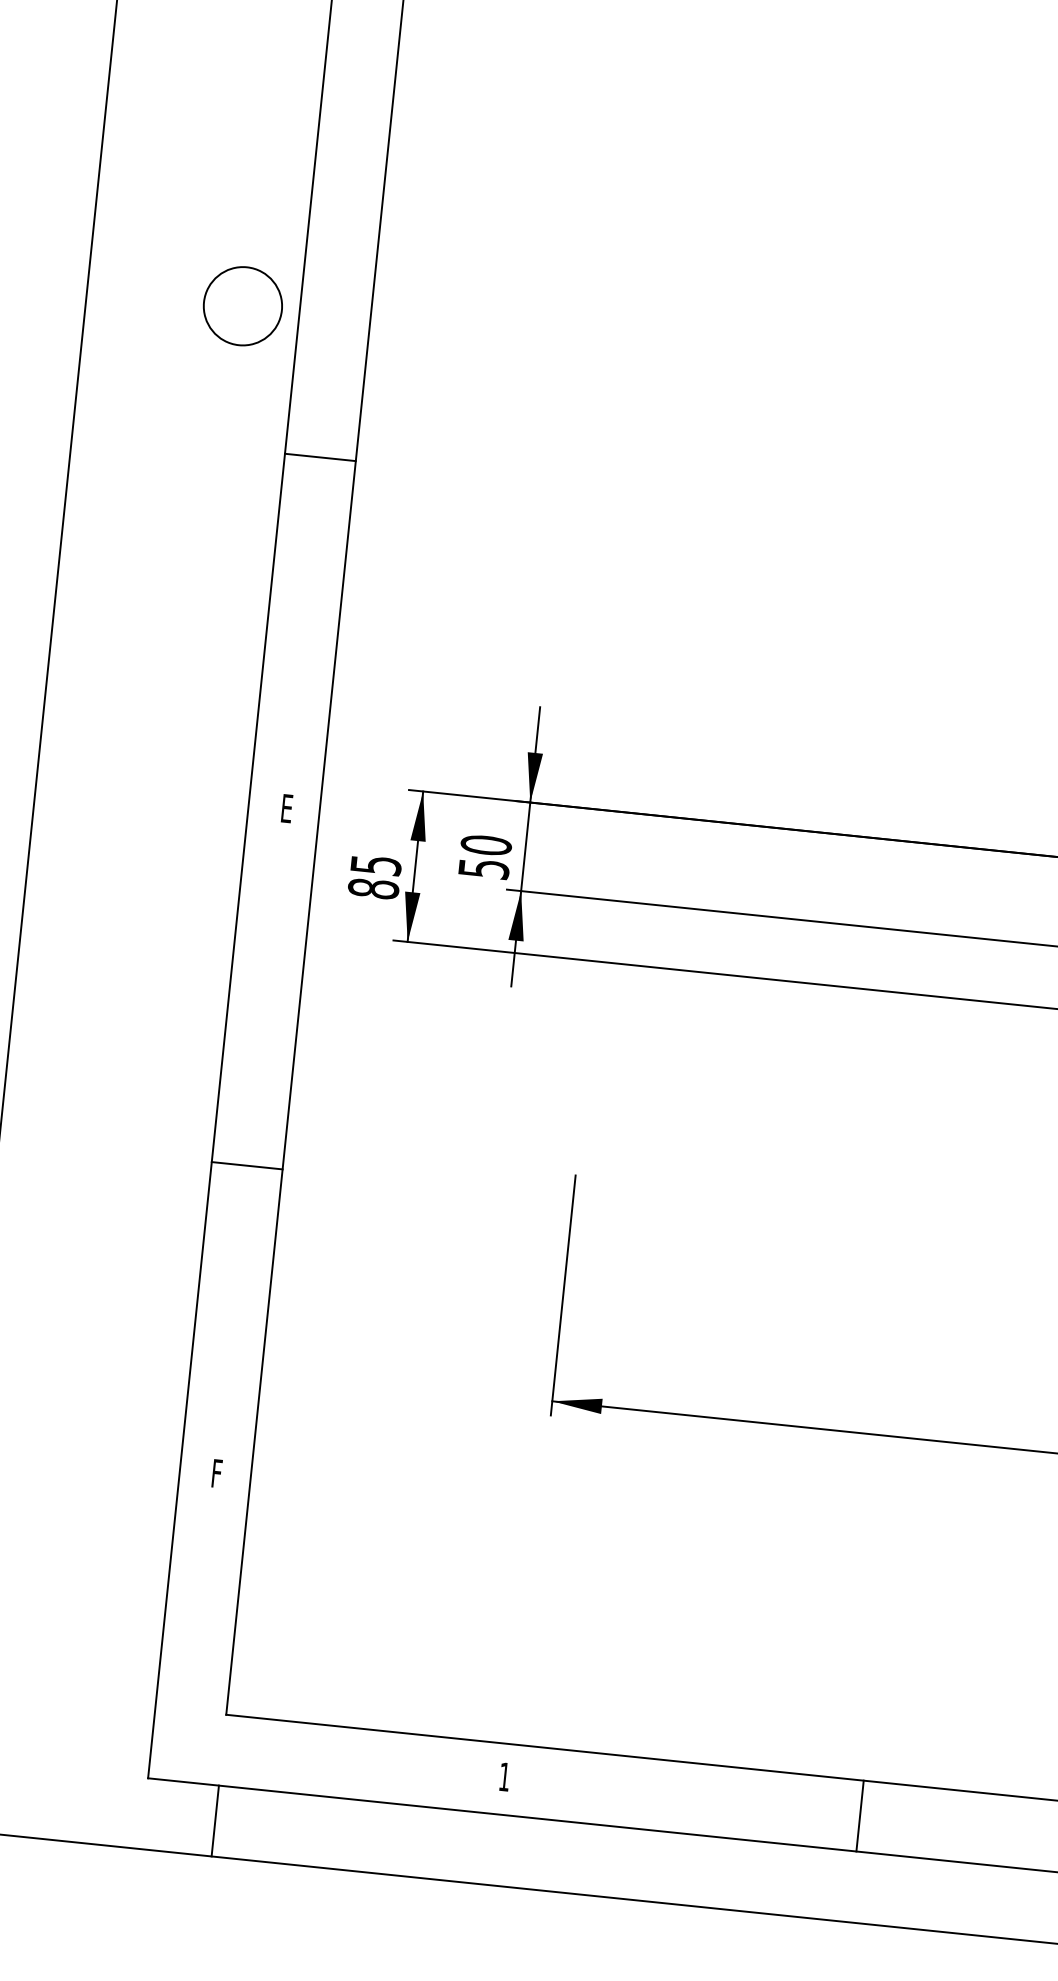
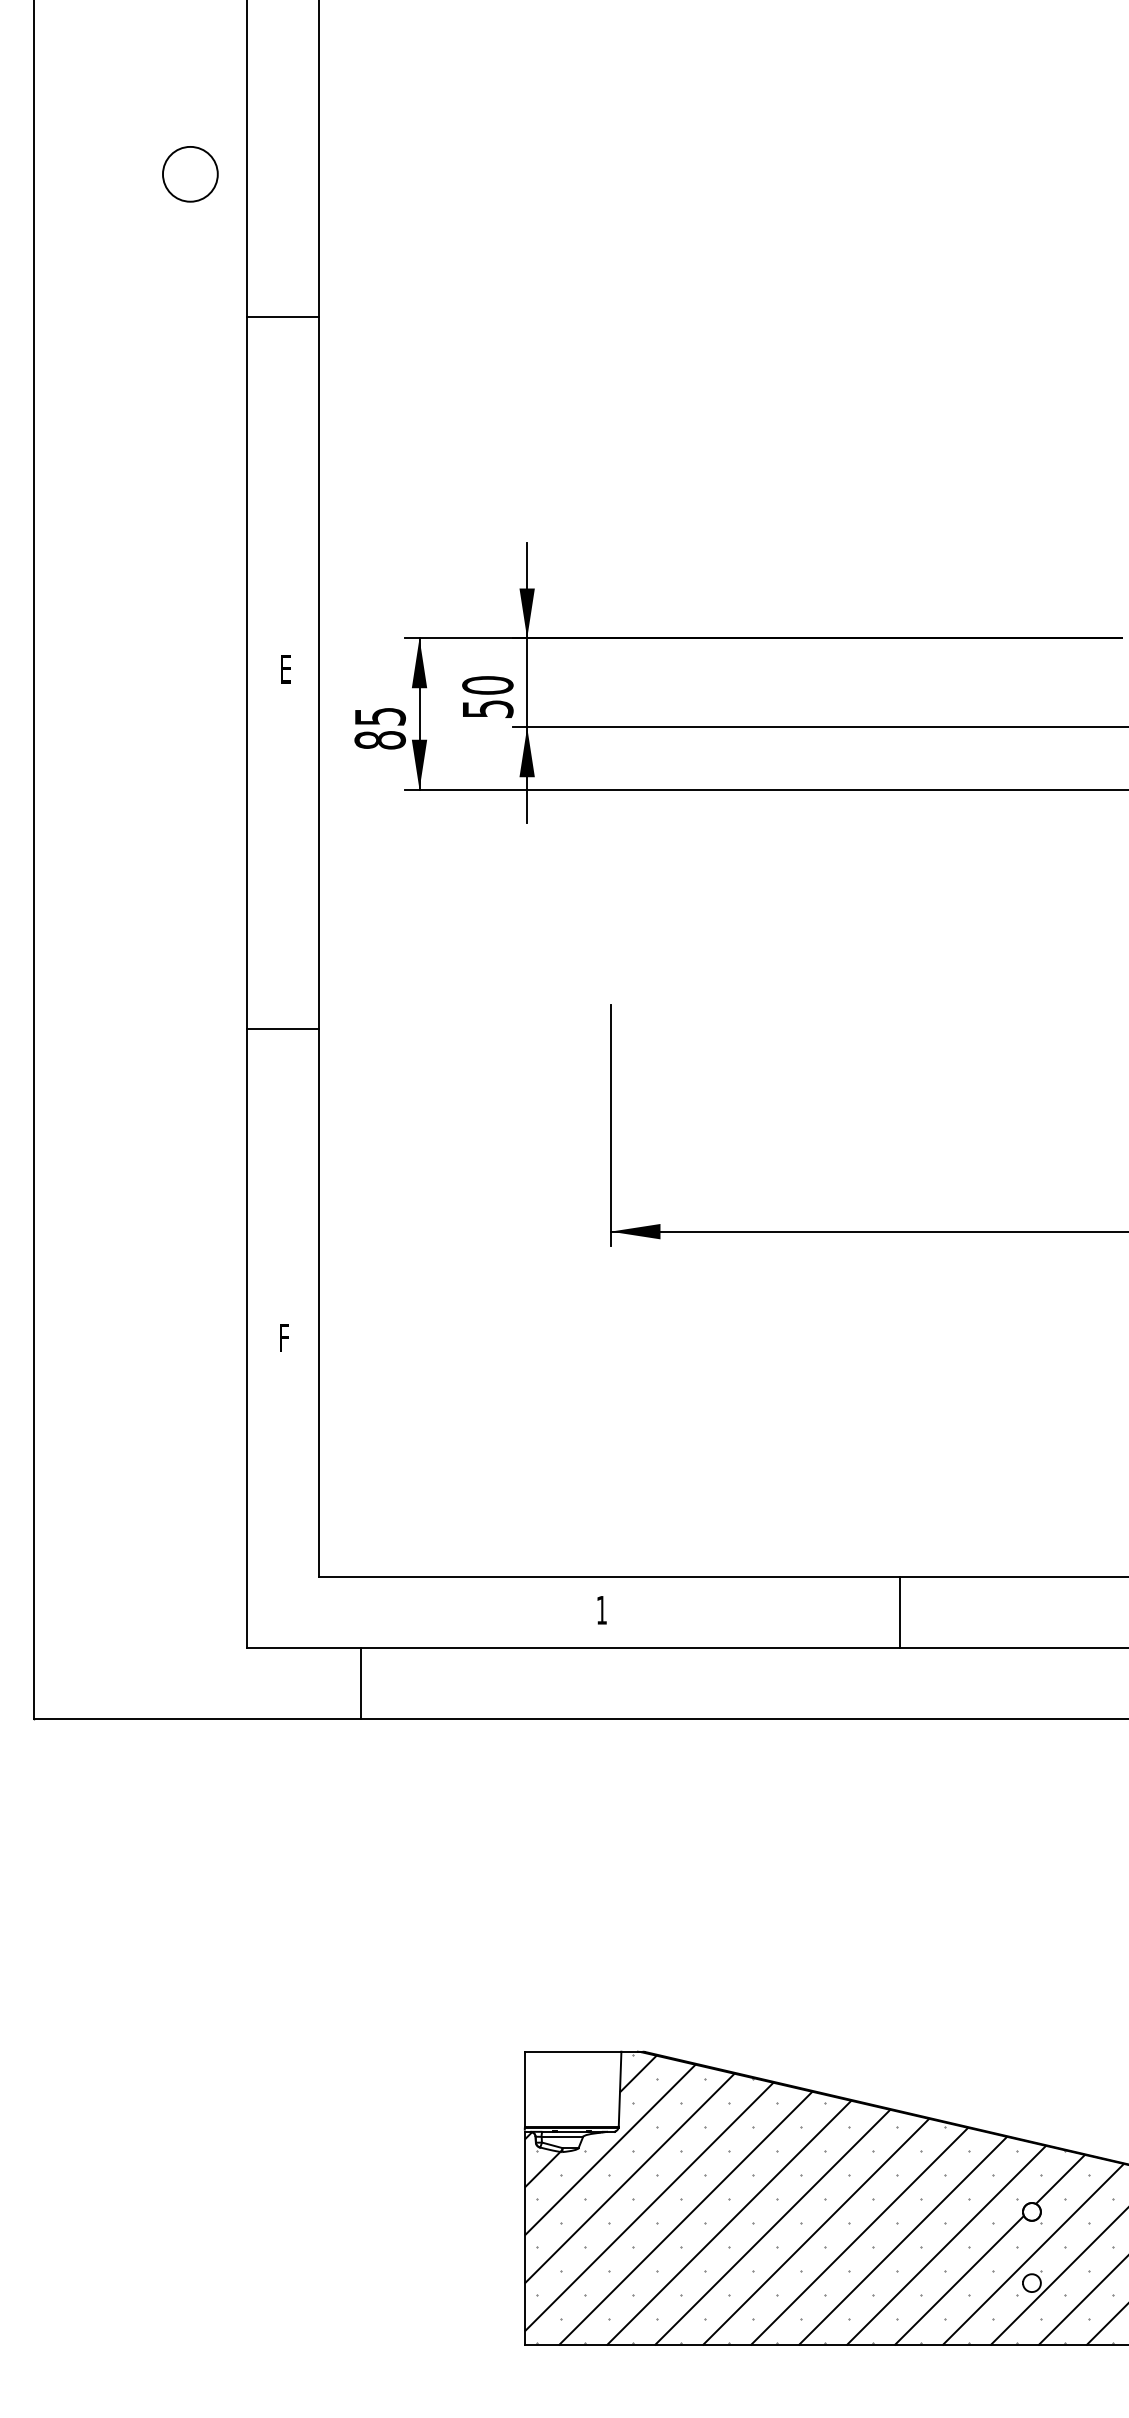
circle: (243, 306) -> (190, 174), size x0.7
line: (860, 1815) -> (900, 1612), moved
line: (215, 1820) -> (360, 1683), moved

